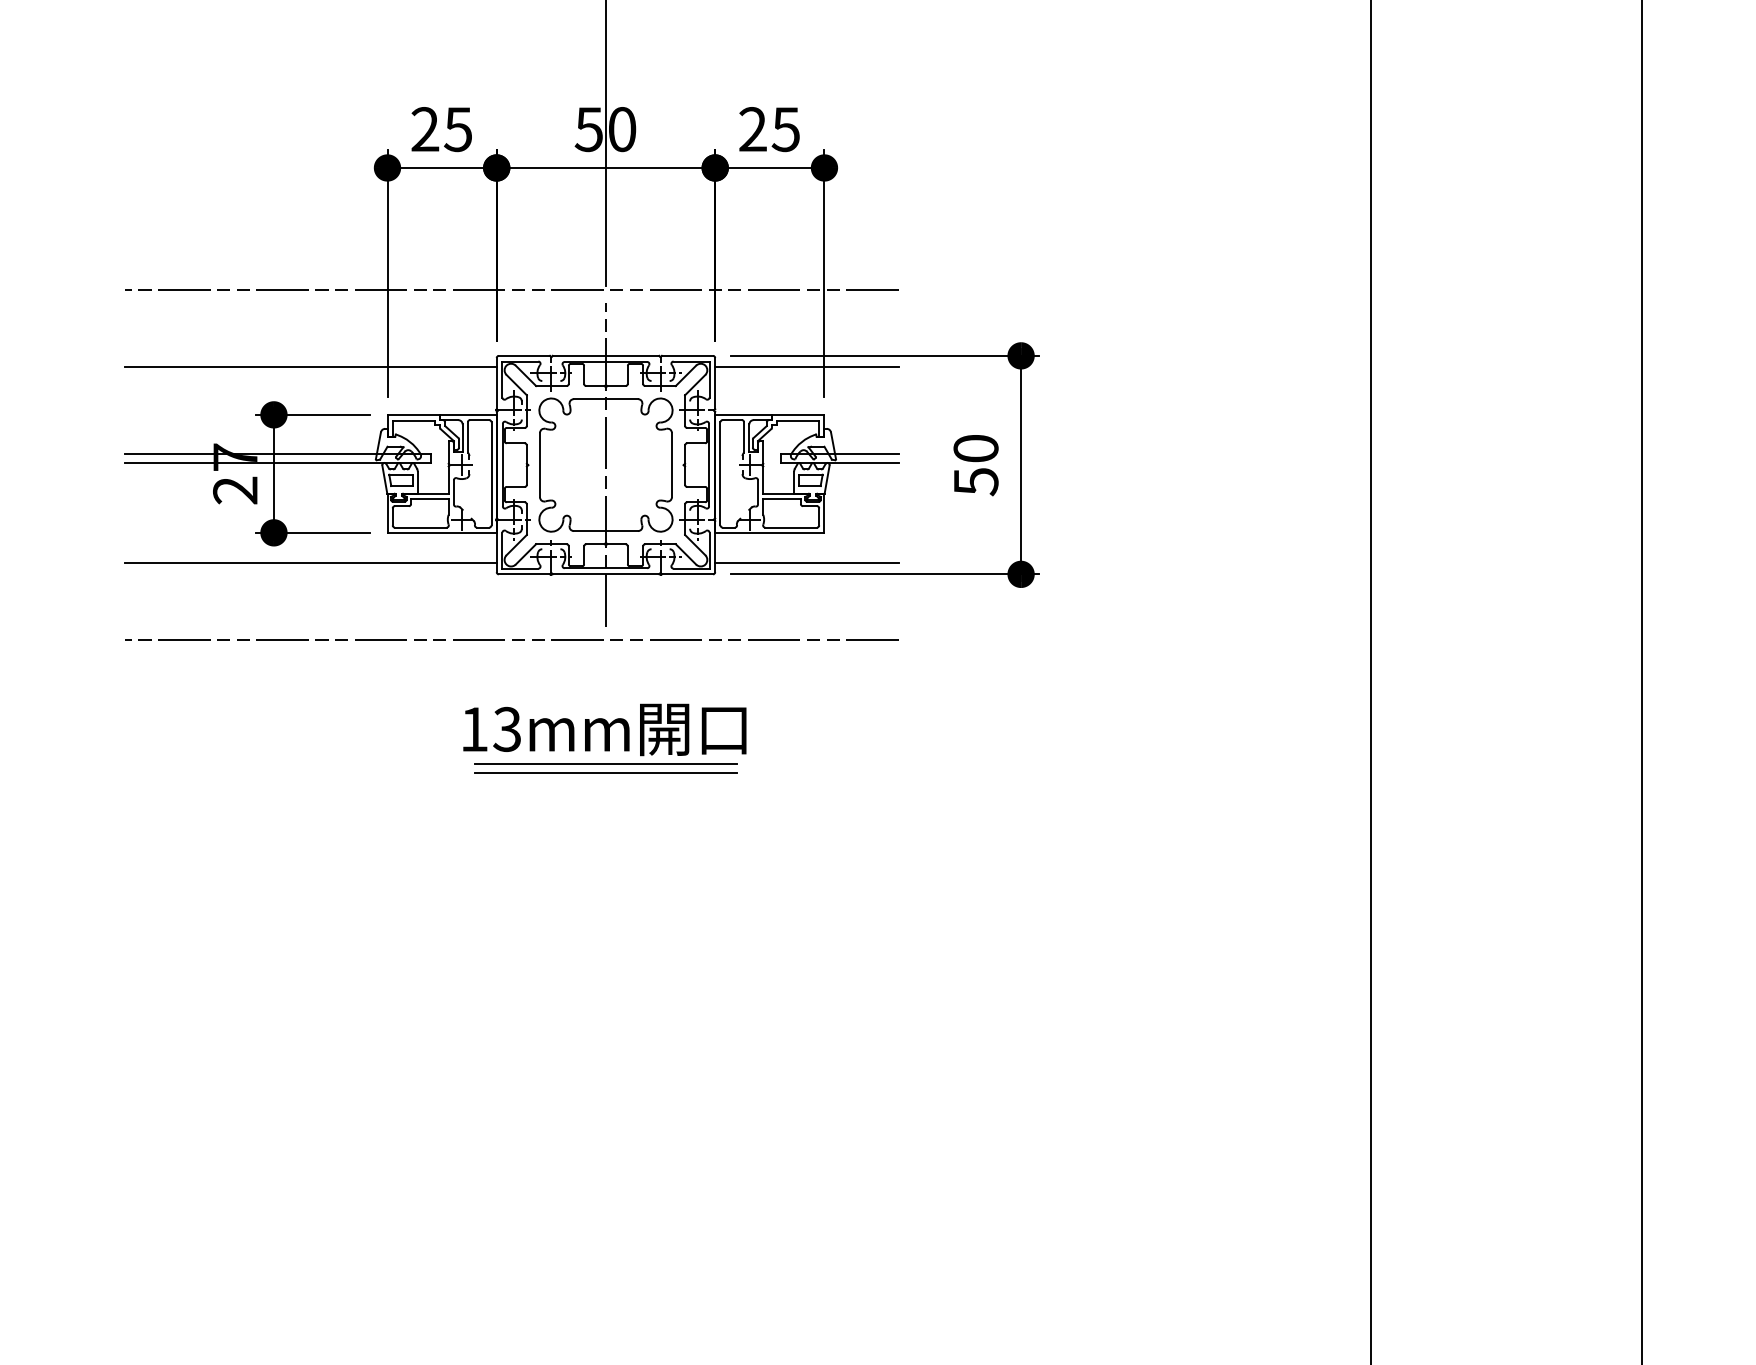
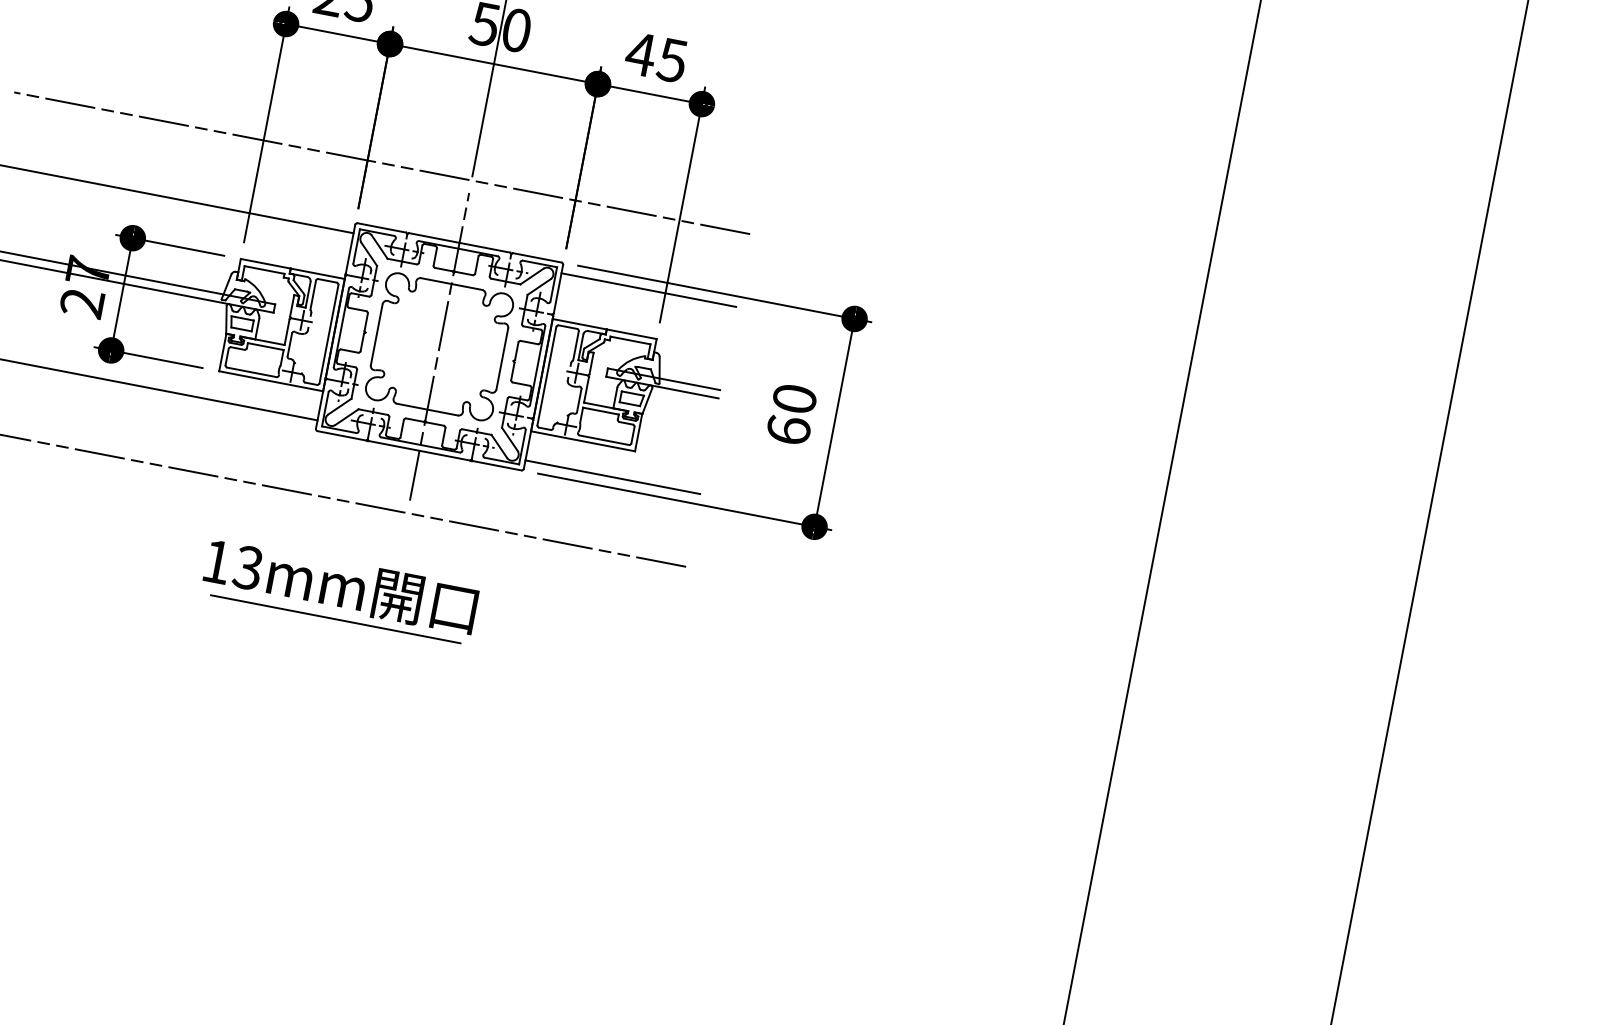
text: (752, 129) -> (640, 54), 25 -> 45
text: (975, 481) -> (788, 430), 50 -> 60
part: (604, 733) -> (340, 589), moved
line: (605, 773) -> (382, 640), removed

